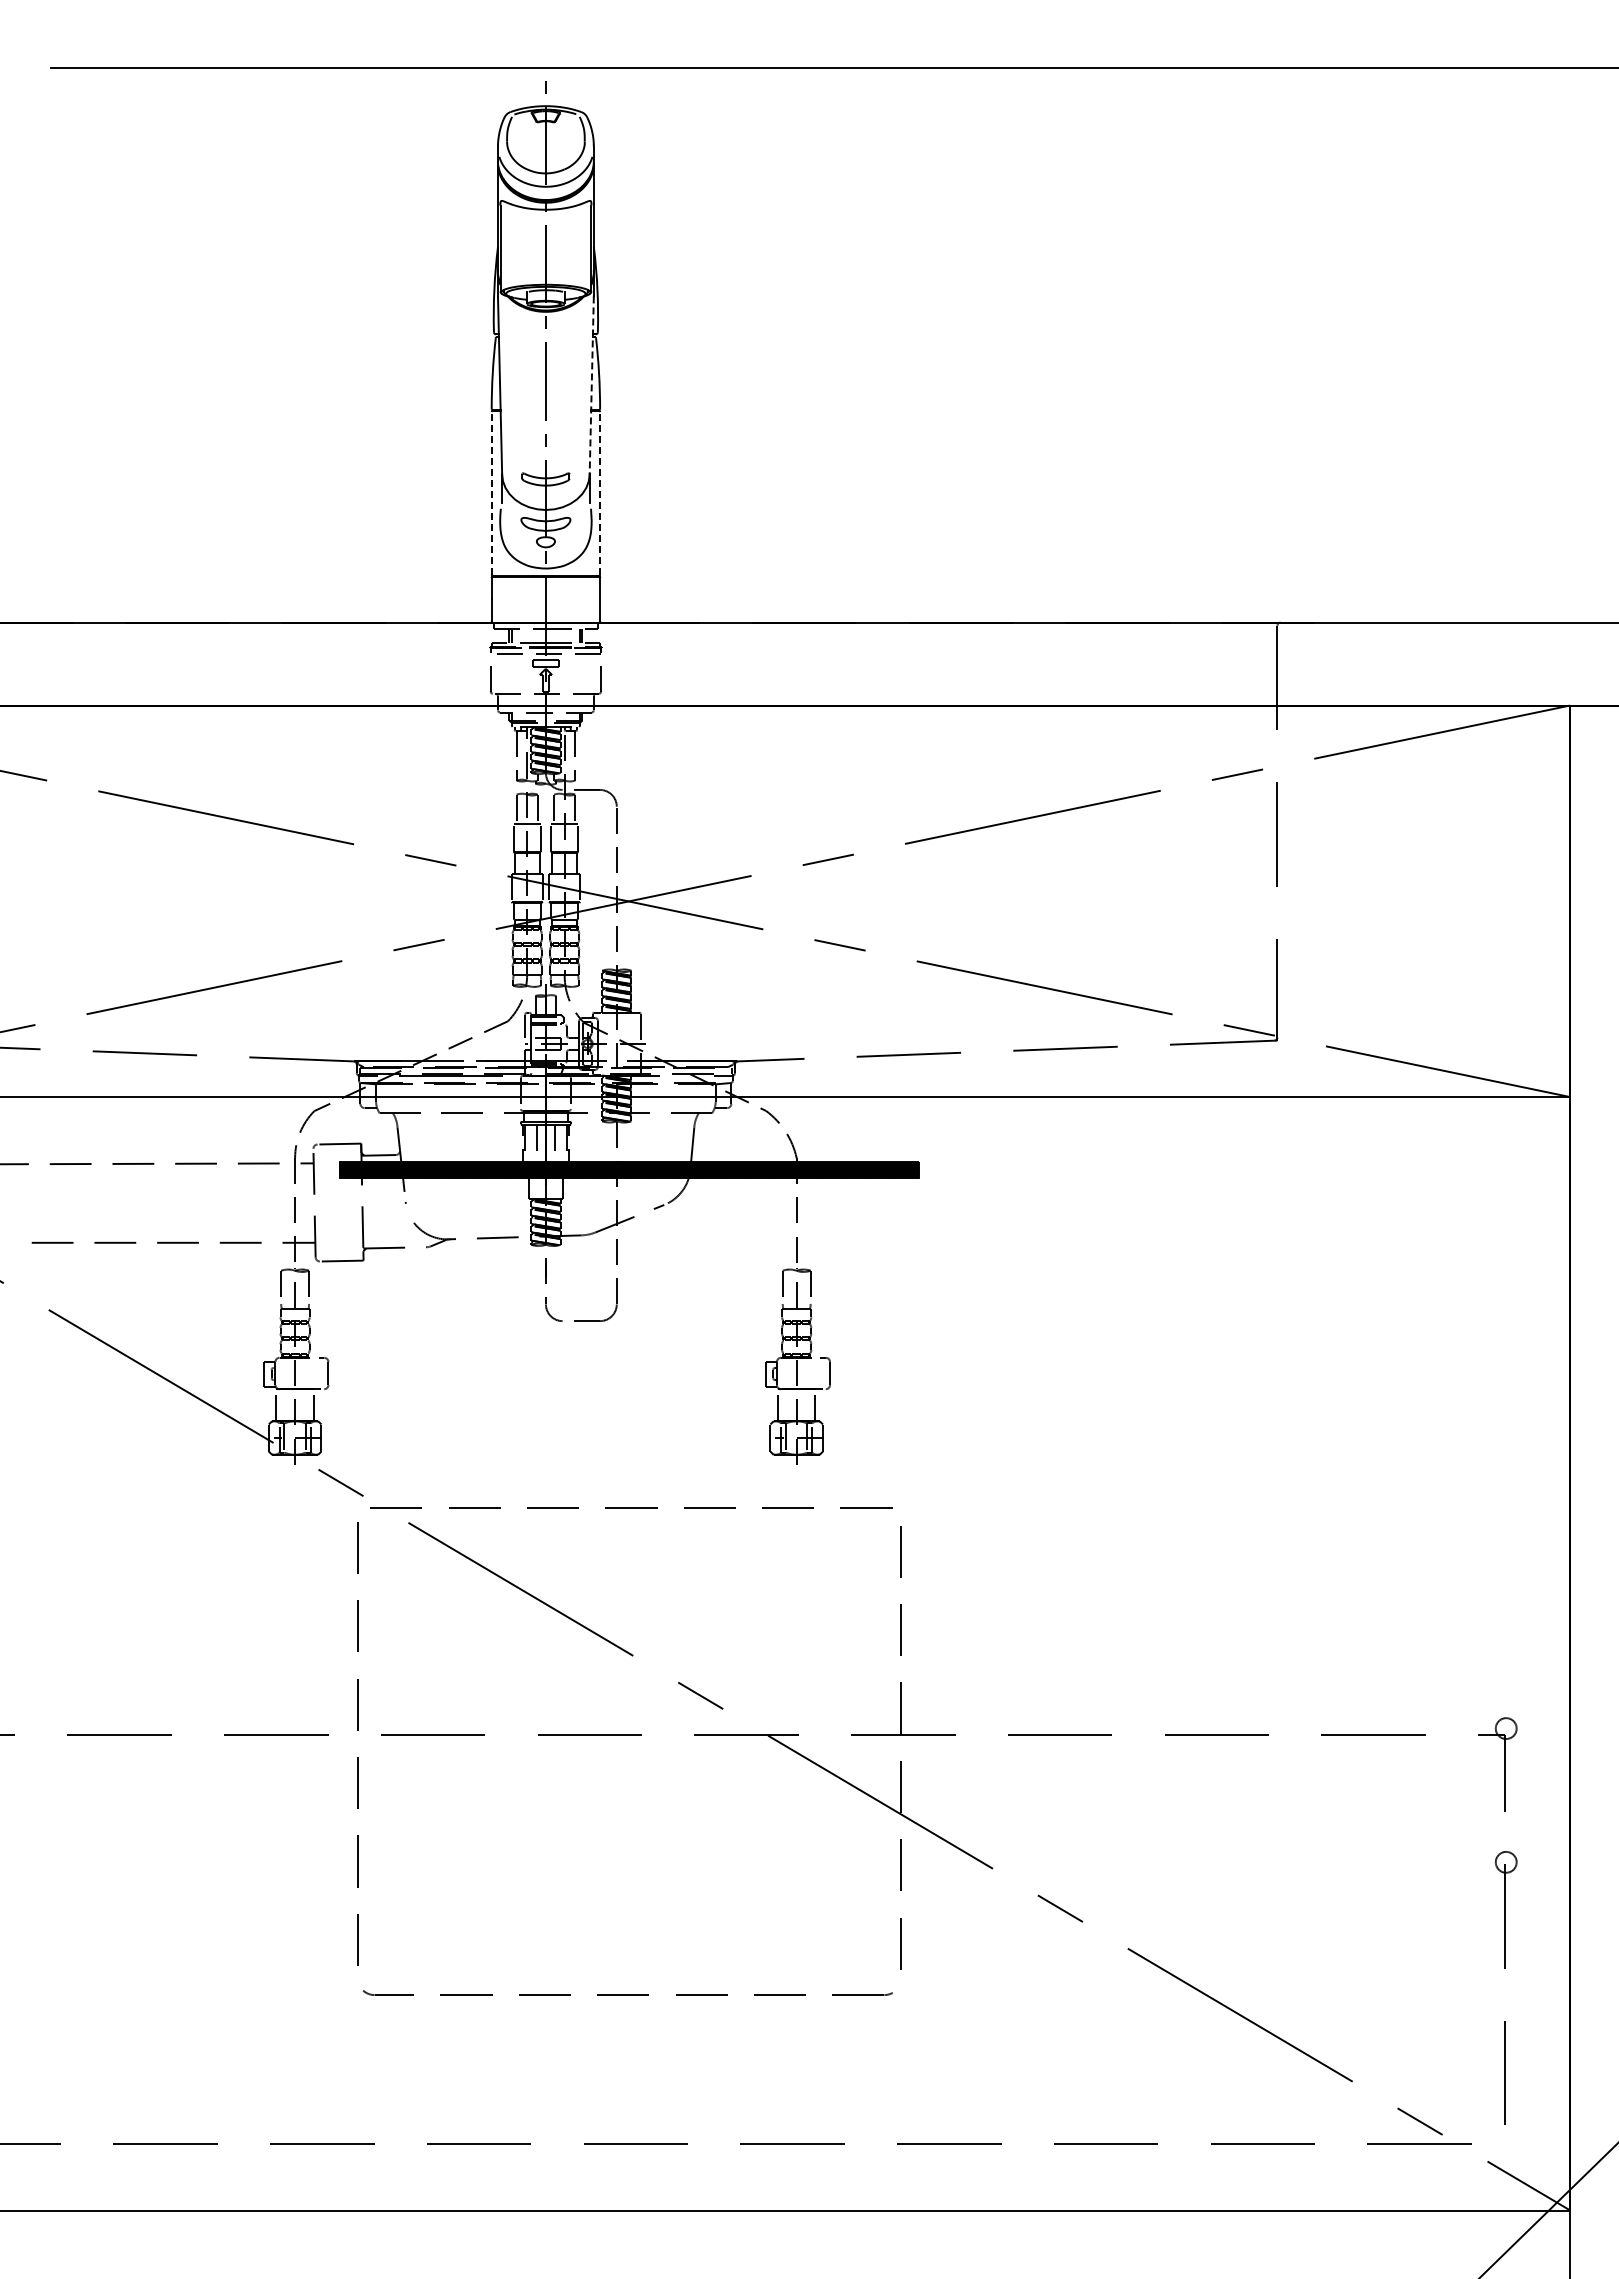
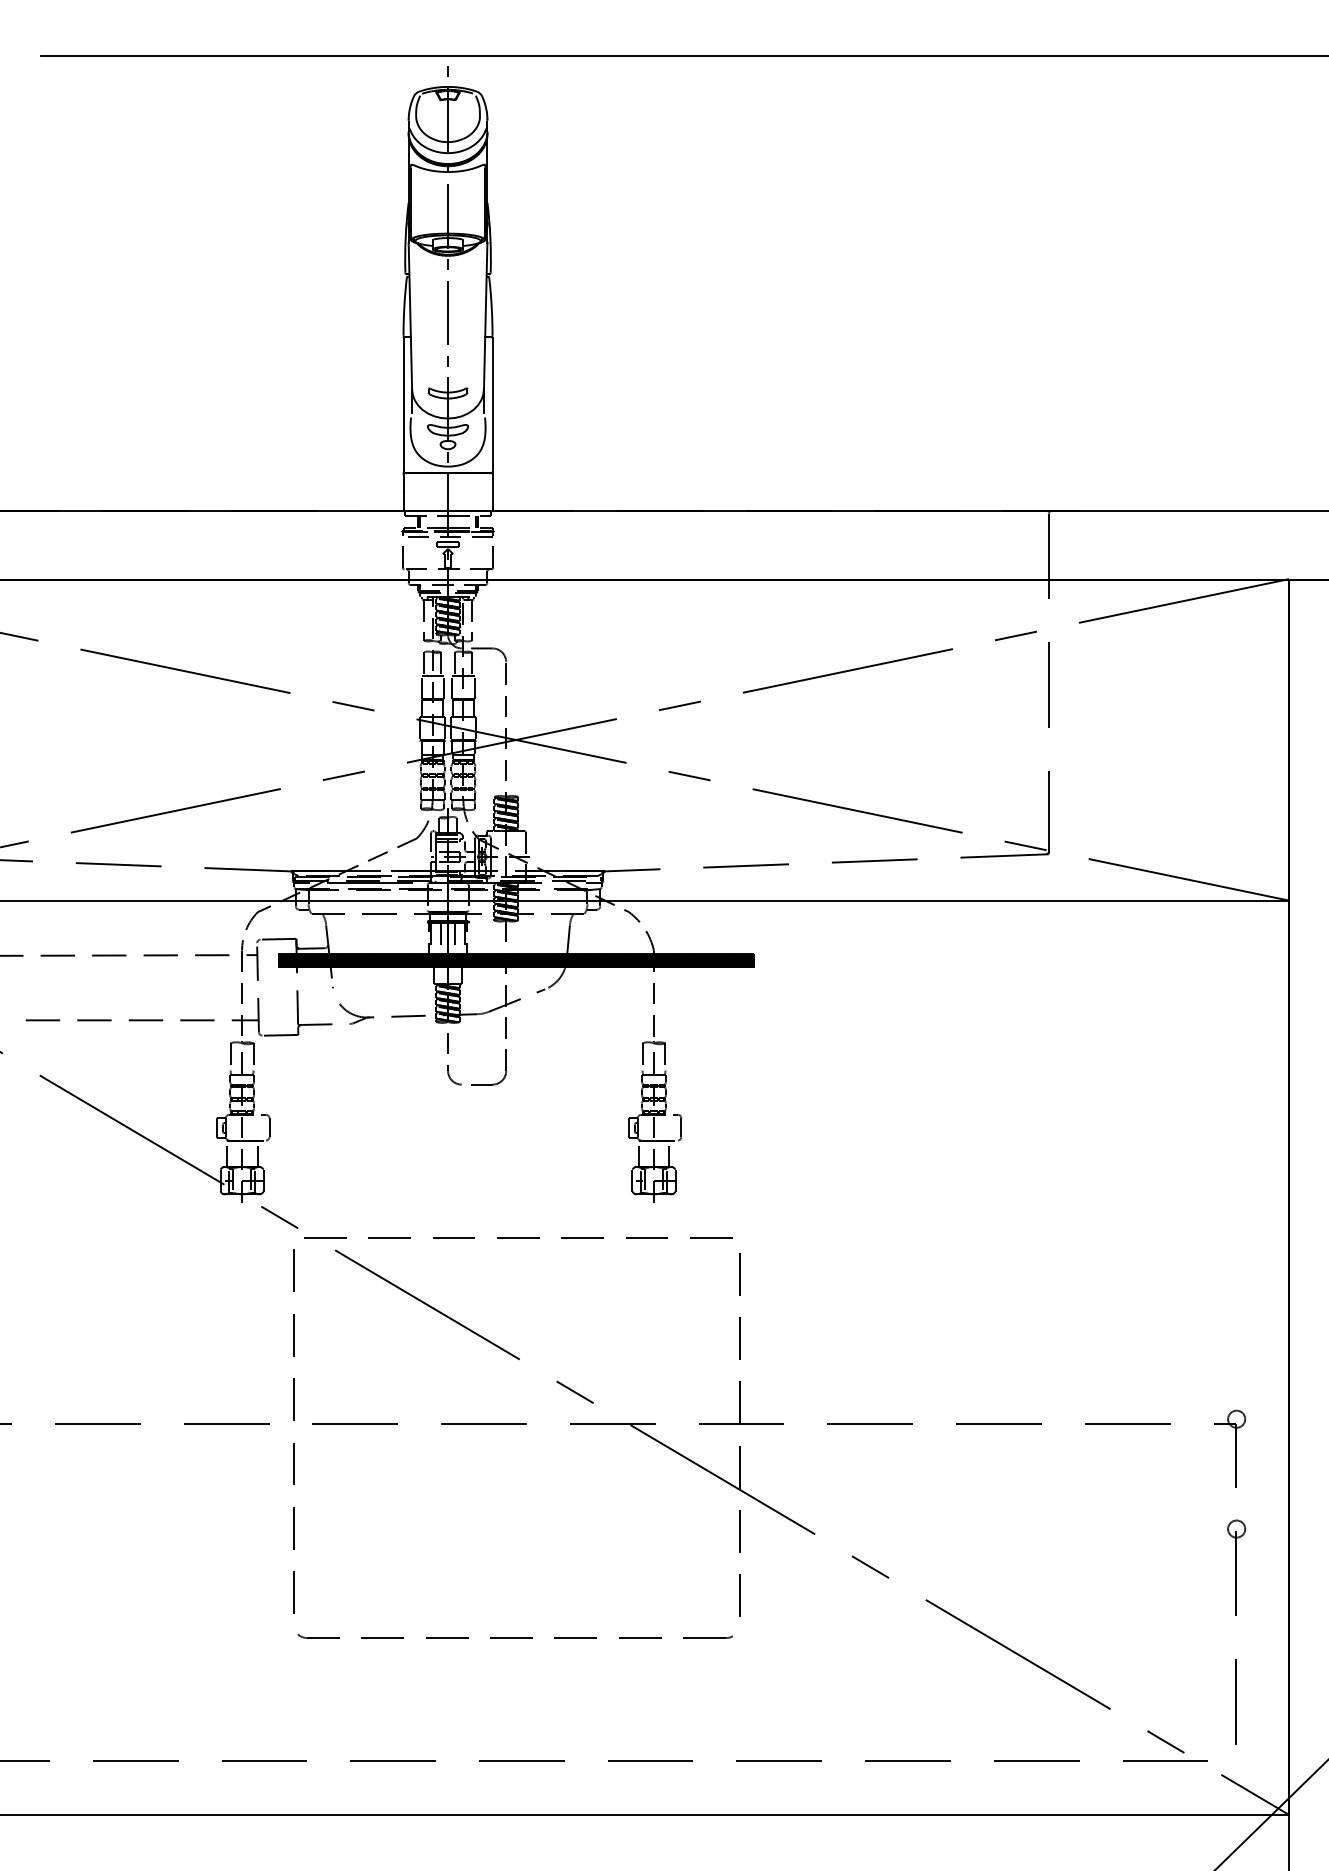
line: (591, 385) -> (485, 316), dashed -> solid
line: (491, 492) -> (403, 404), dashed -> solid
line: (600, 492) -> (492, 404), dashed -> solid

